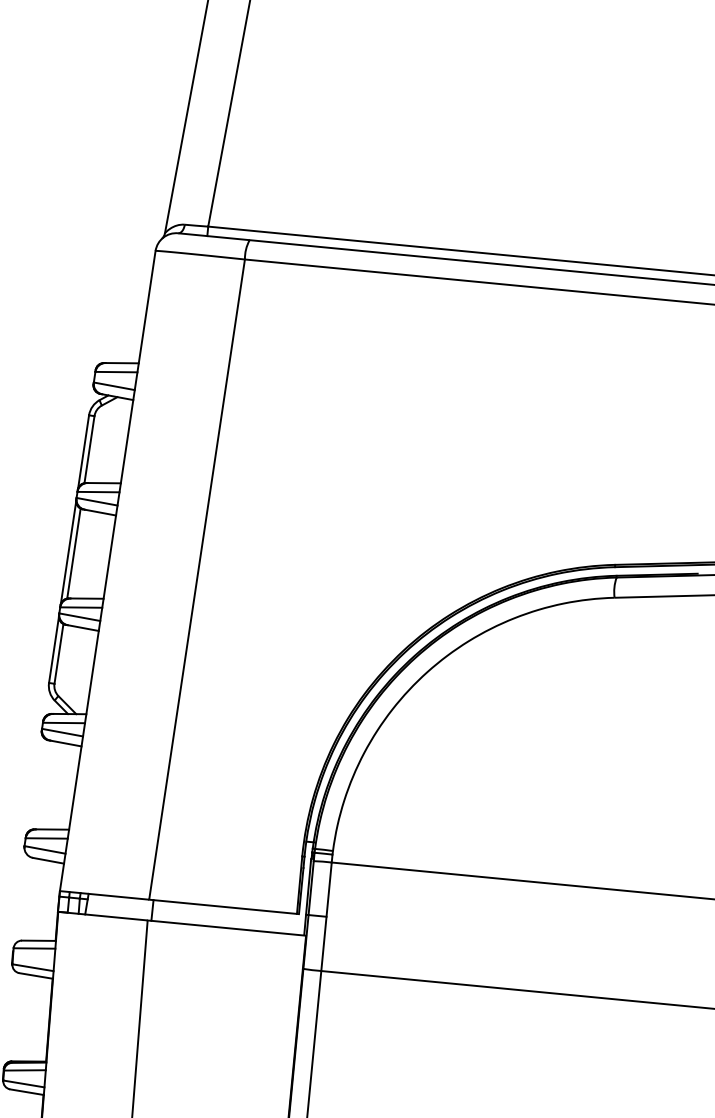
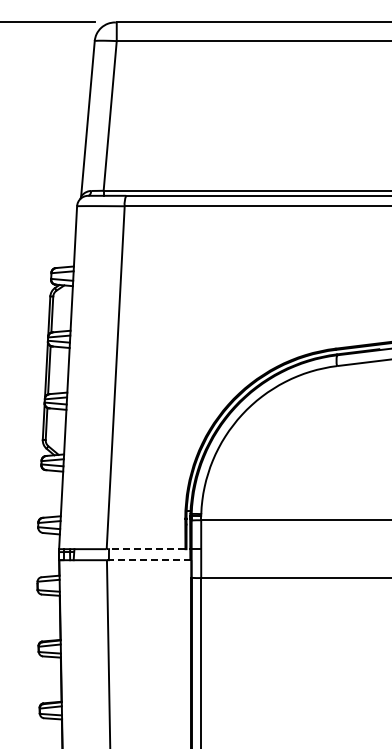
line: (221, 907) -> (145, 549), solid -> dashed
line: (227, 928) -> (149, 560), solid -> dashed

